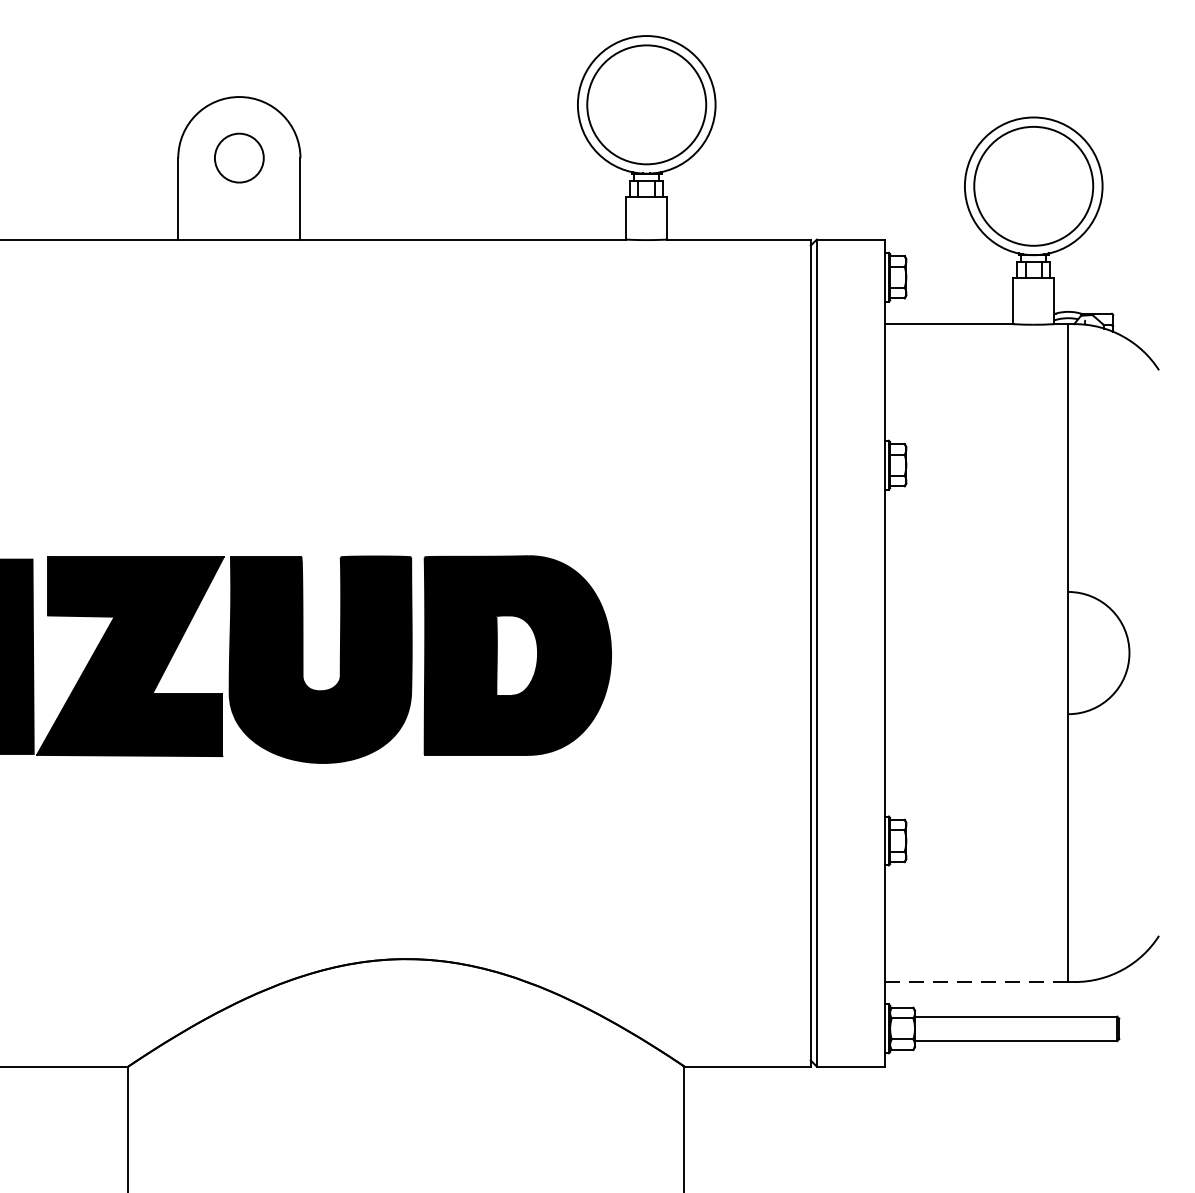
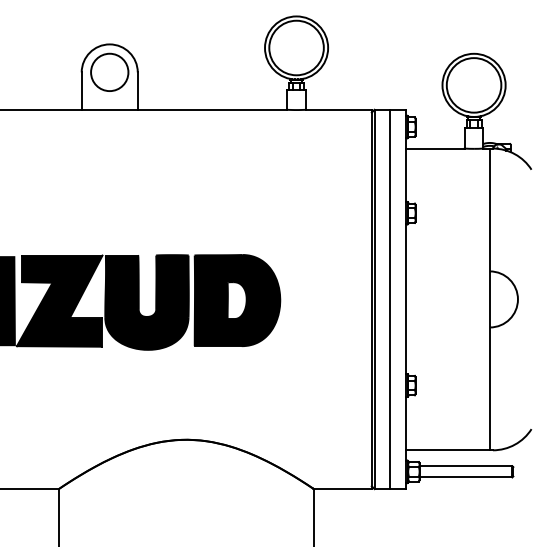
circle: (238, 158) -> (109, 72), size x1.67
line: (849, 653) -> (389, 299), added
line: (975, 982) -> (447, 450), dashed -> solid

